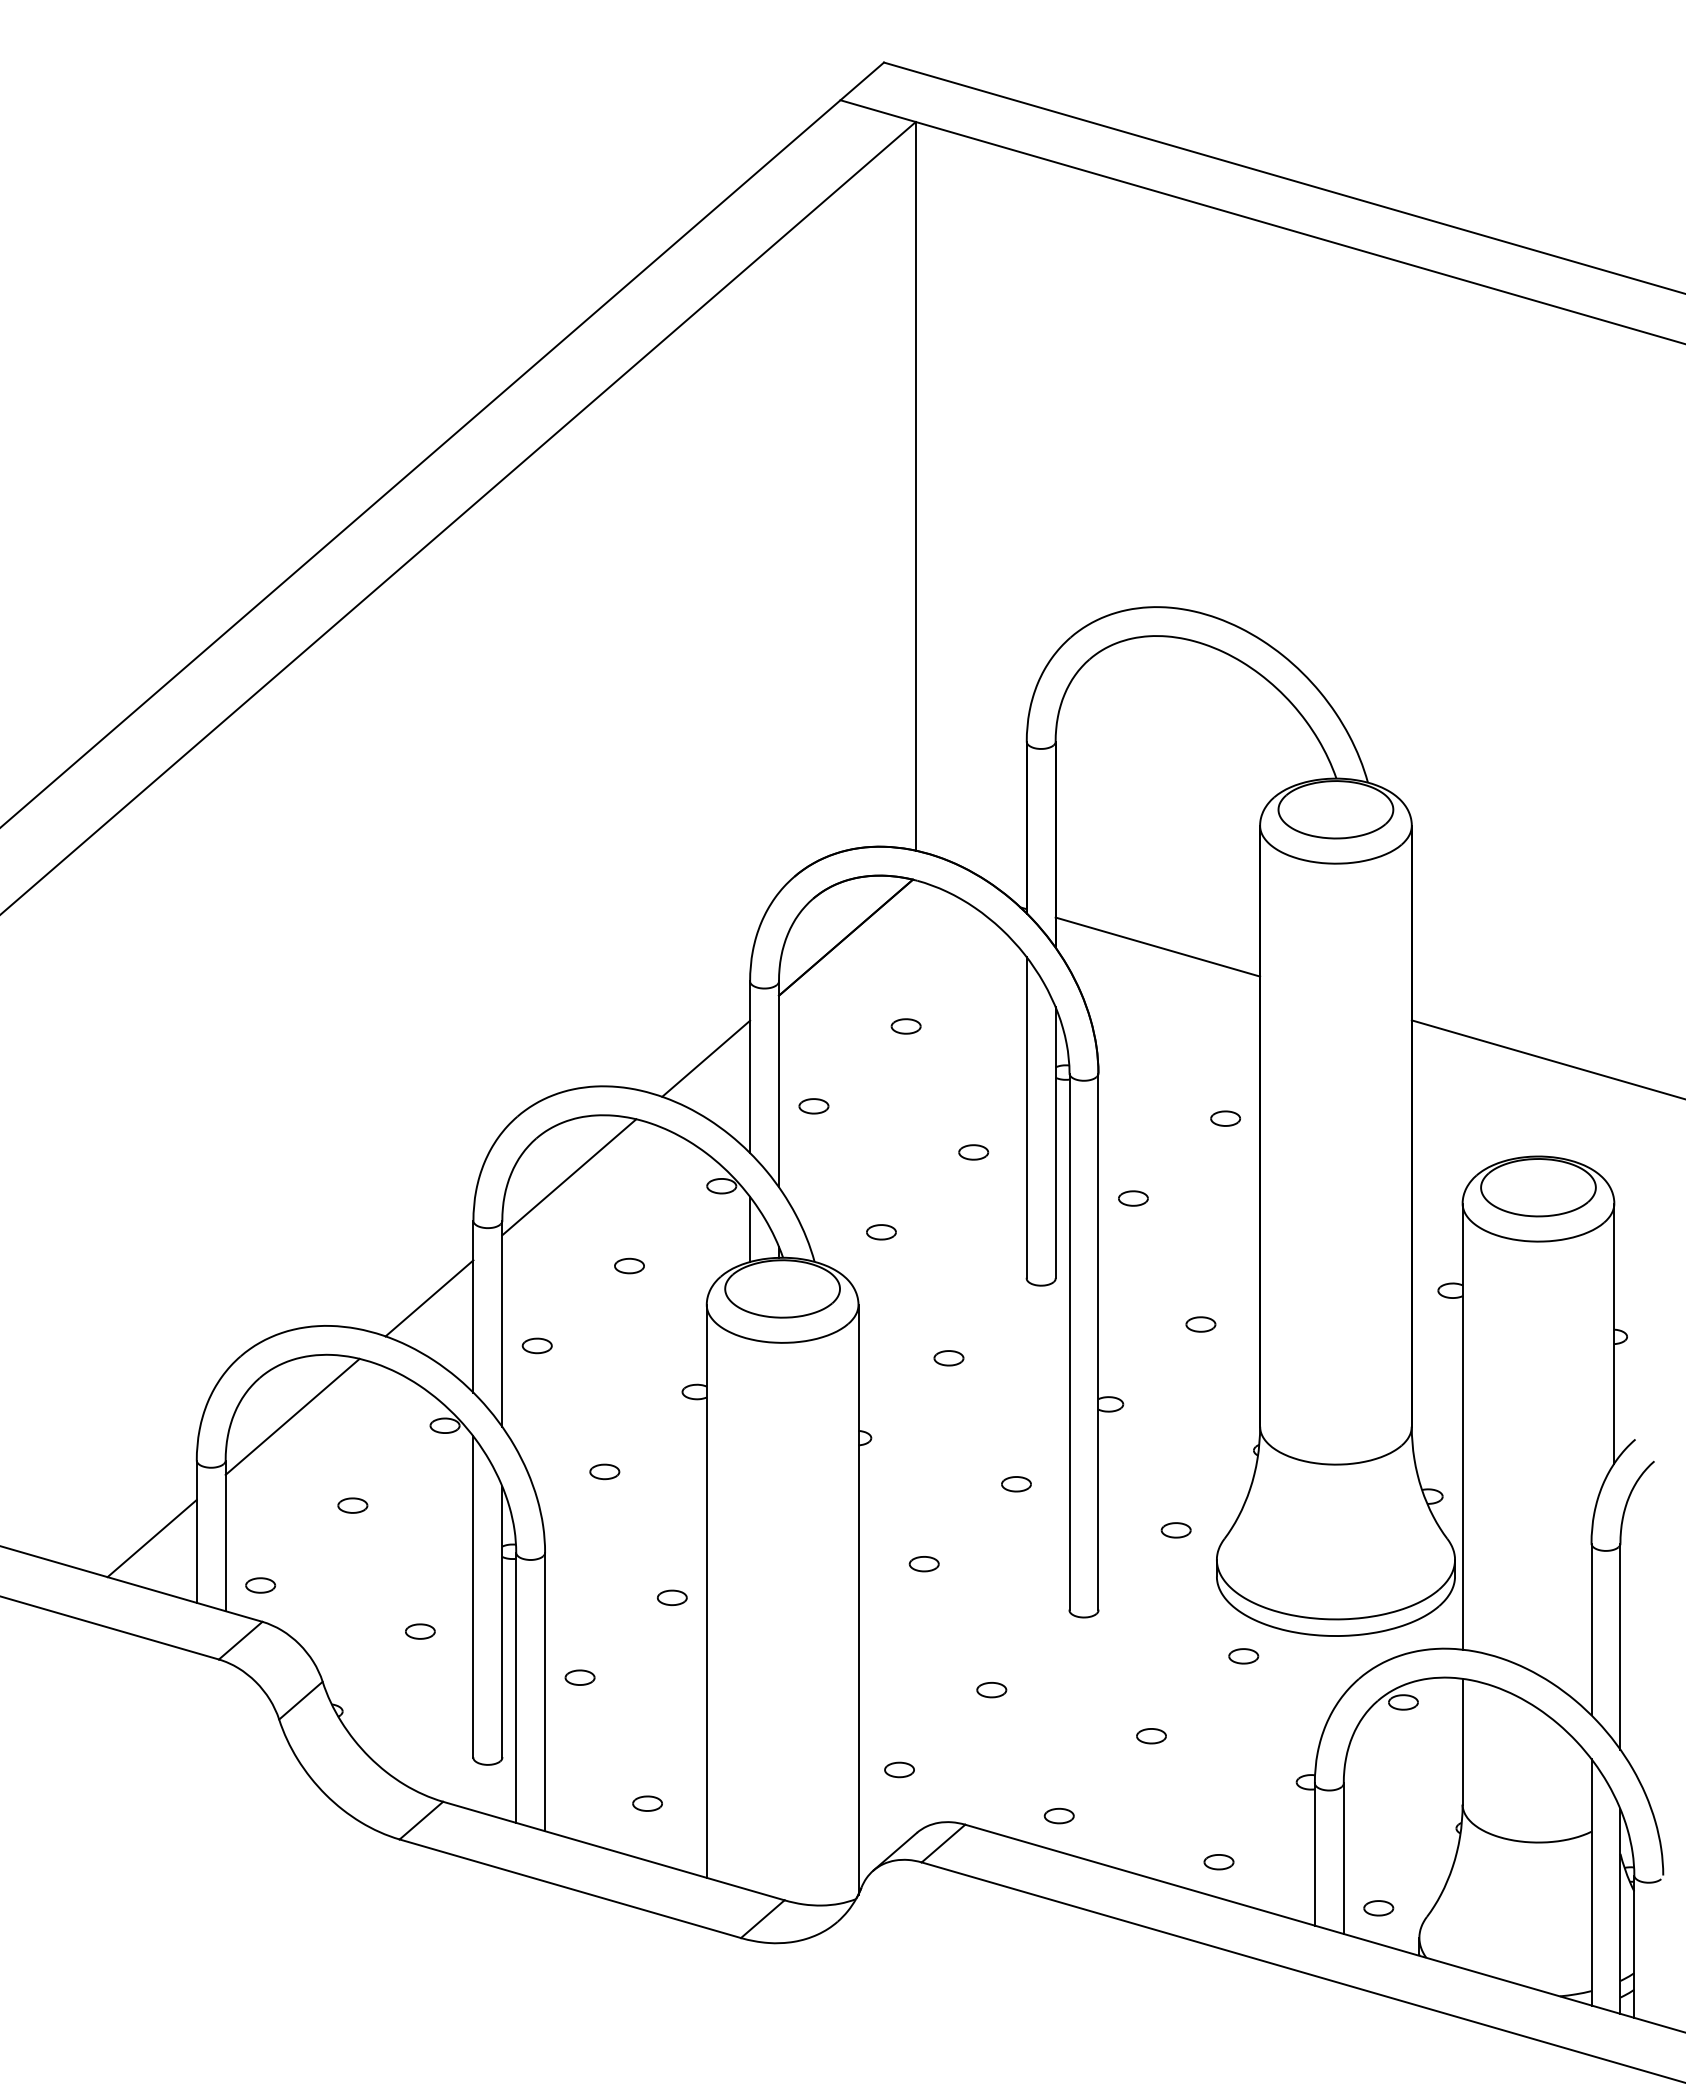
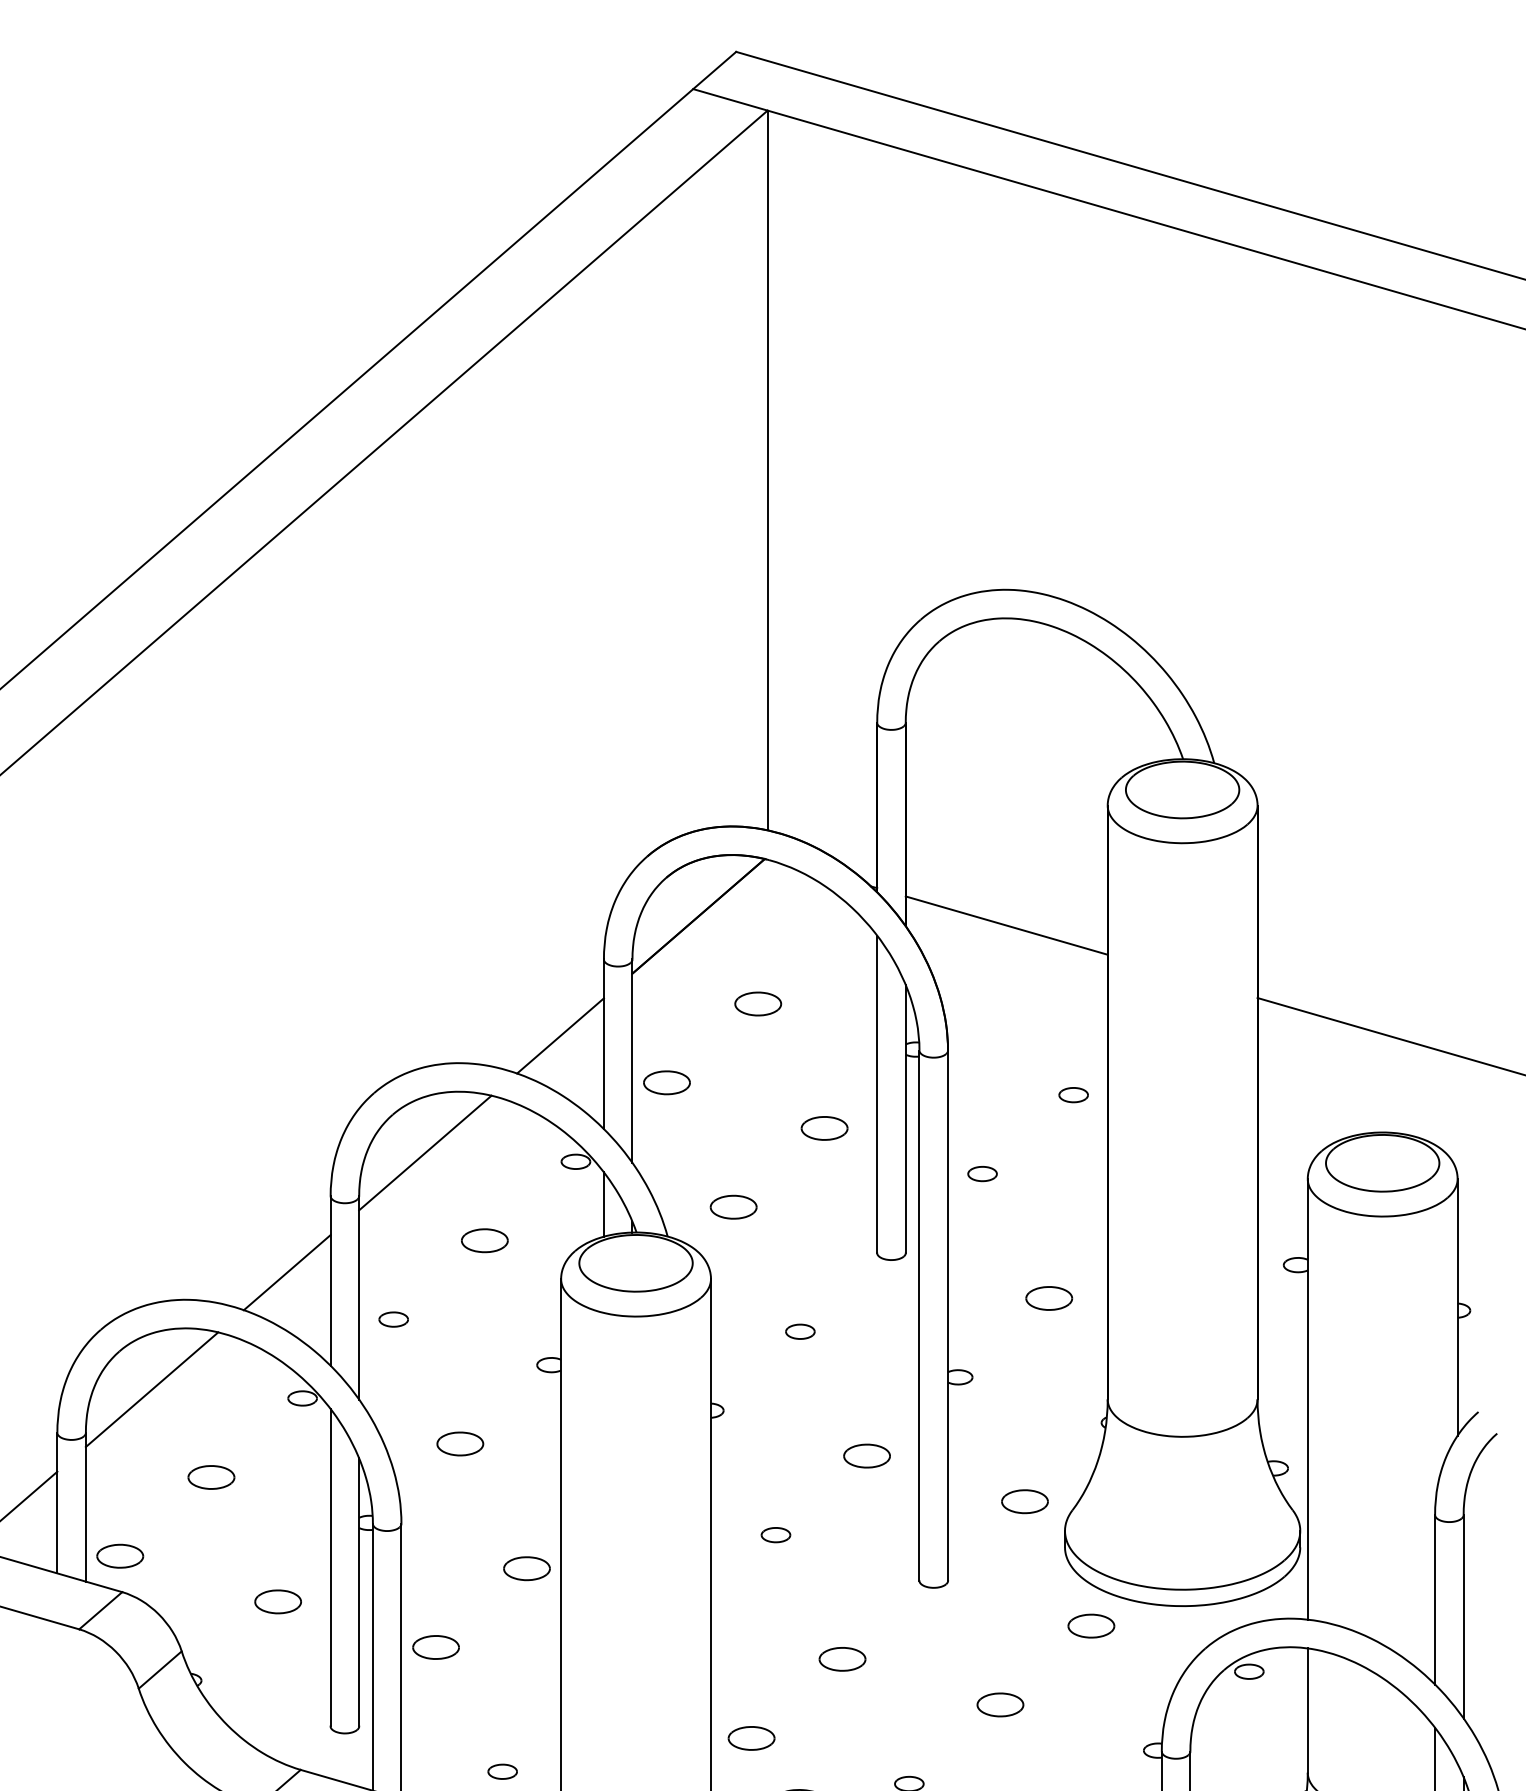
part: (905, 1026) -> (757, 1004), size x1.6
part: (813, 1106) -> (666, 1083), size x1.6
part: (973, 1152) -> (824, 1128), size x1.6
part: (881, 1232) -> (733, 1207), size x1.6
part: (629, 1265) -> (484, 1240), size x1.6
part: (1200, 1324) -> (1048, 1298), size x1.6
part: (604, 1471) -> (460, 1443), size x1.6
part: (1016, 1484) -> (867, 1456), size x1.6
part: (352, 1505) -> (211, 1477), size x1.6
part: (1175, 1530) -> (1024, 1501), size x1.6
part: (260, 1585) -> (120, 1556), size x1.6
part: (672, 1597) -> (527, 1568), size x1.6
part: (420, 1631) -> (278, 1601), size x1.6
part: (1243, 1656) -> (1091, 1626), size x1.6
part: (579, 1677) -> (435, 1647), size x1.6
part: (991, 1690) -> (842, 1659), size x1.6
part: (1151, 1736) -> (1000, 1705), size x1.6
part: (899, 1769) -> (751, 1737), size x1.6

